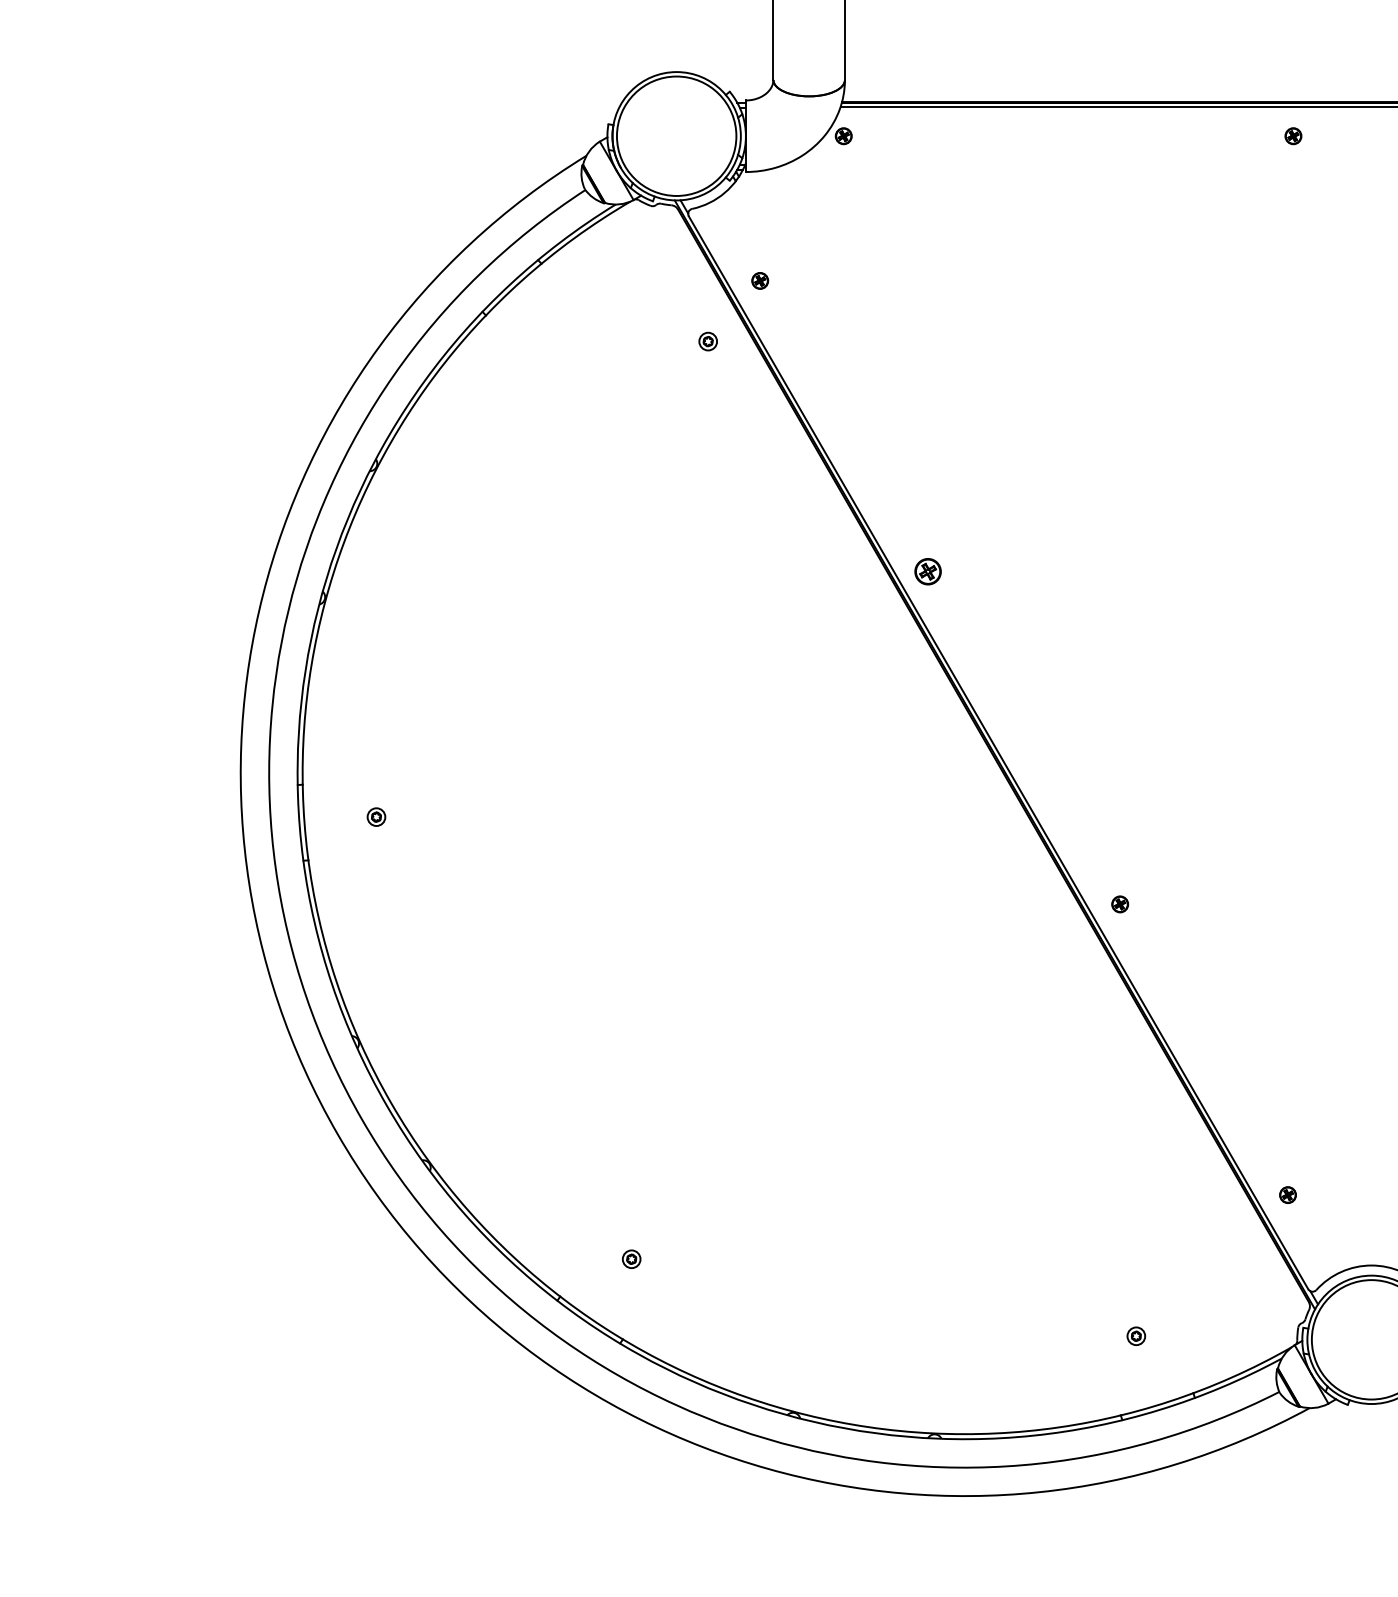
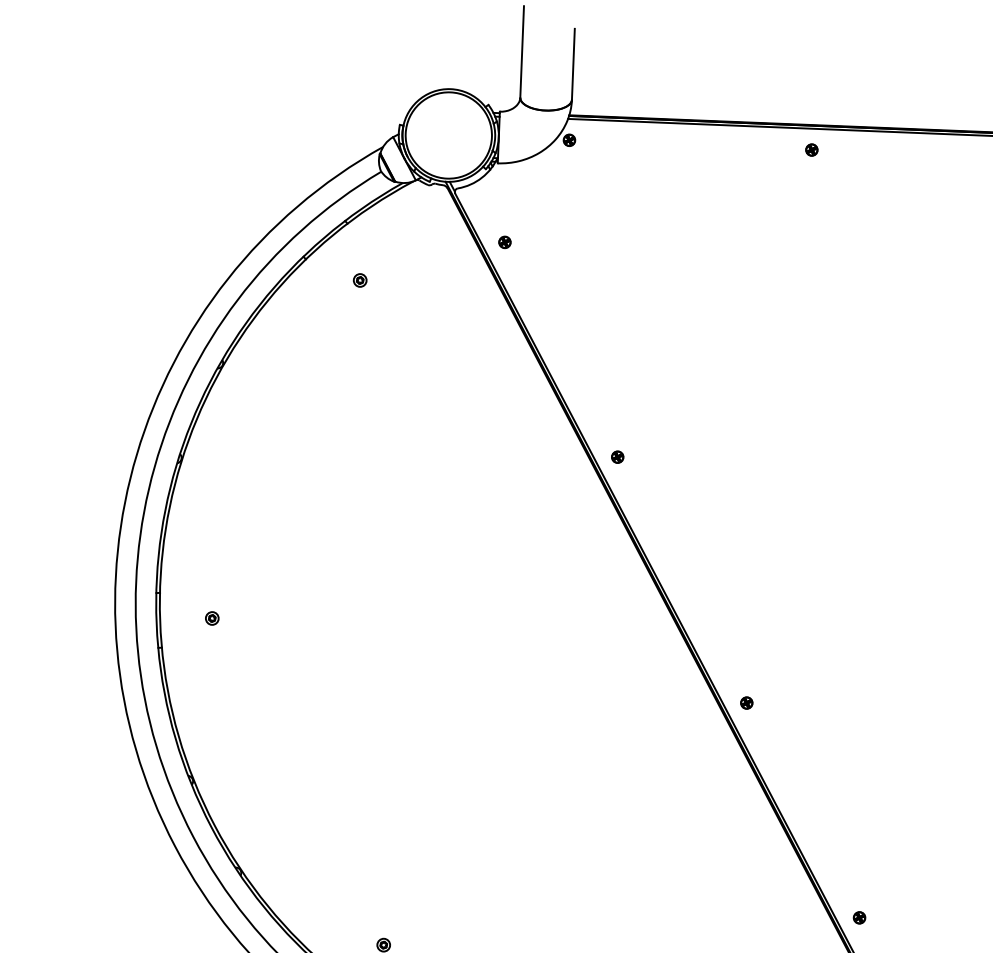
part: (1293, 136) -> (811, 150), moved
part: (707, 341) -> (359, 280), moved
part: (927, 571) -> (617, 457), size x0.62

